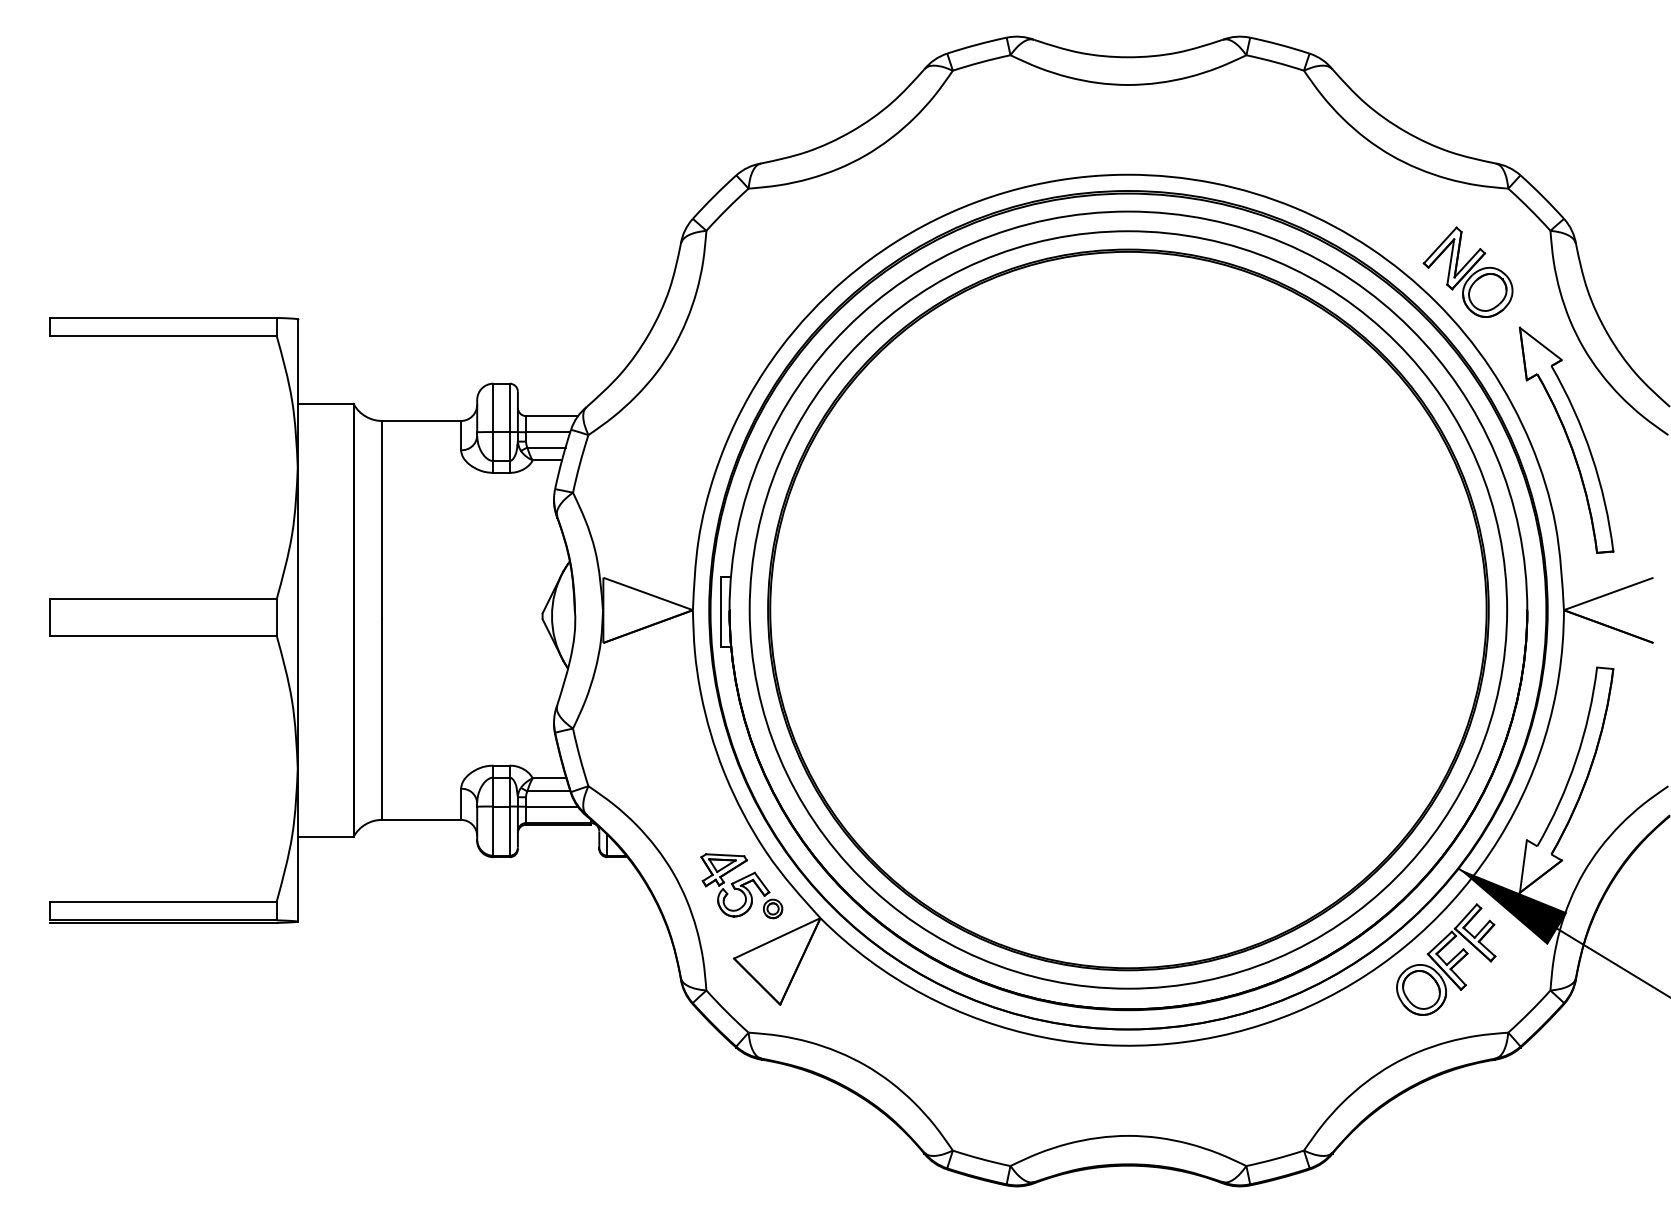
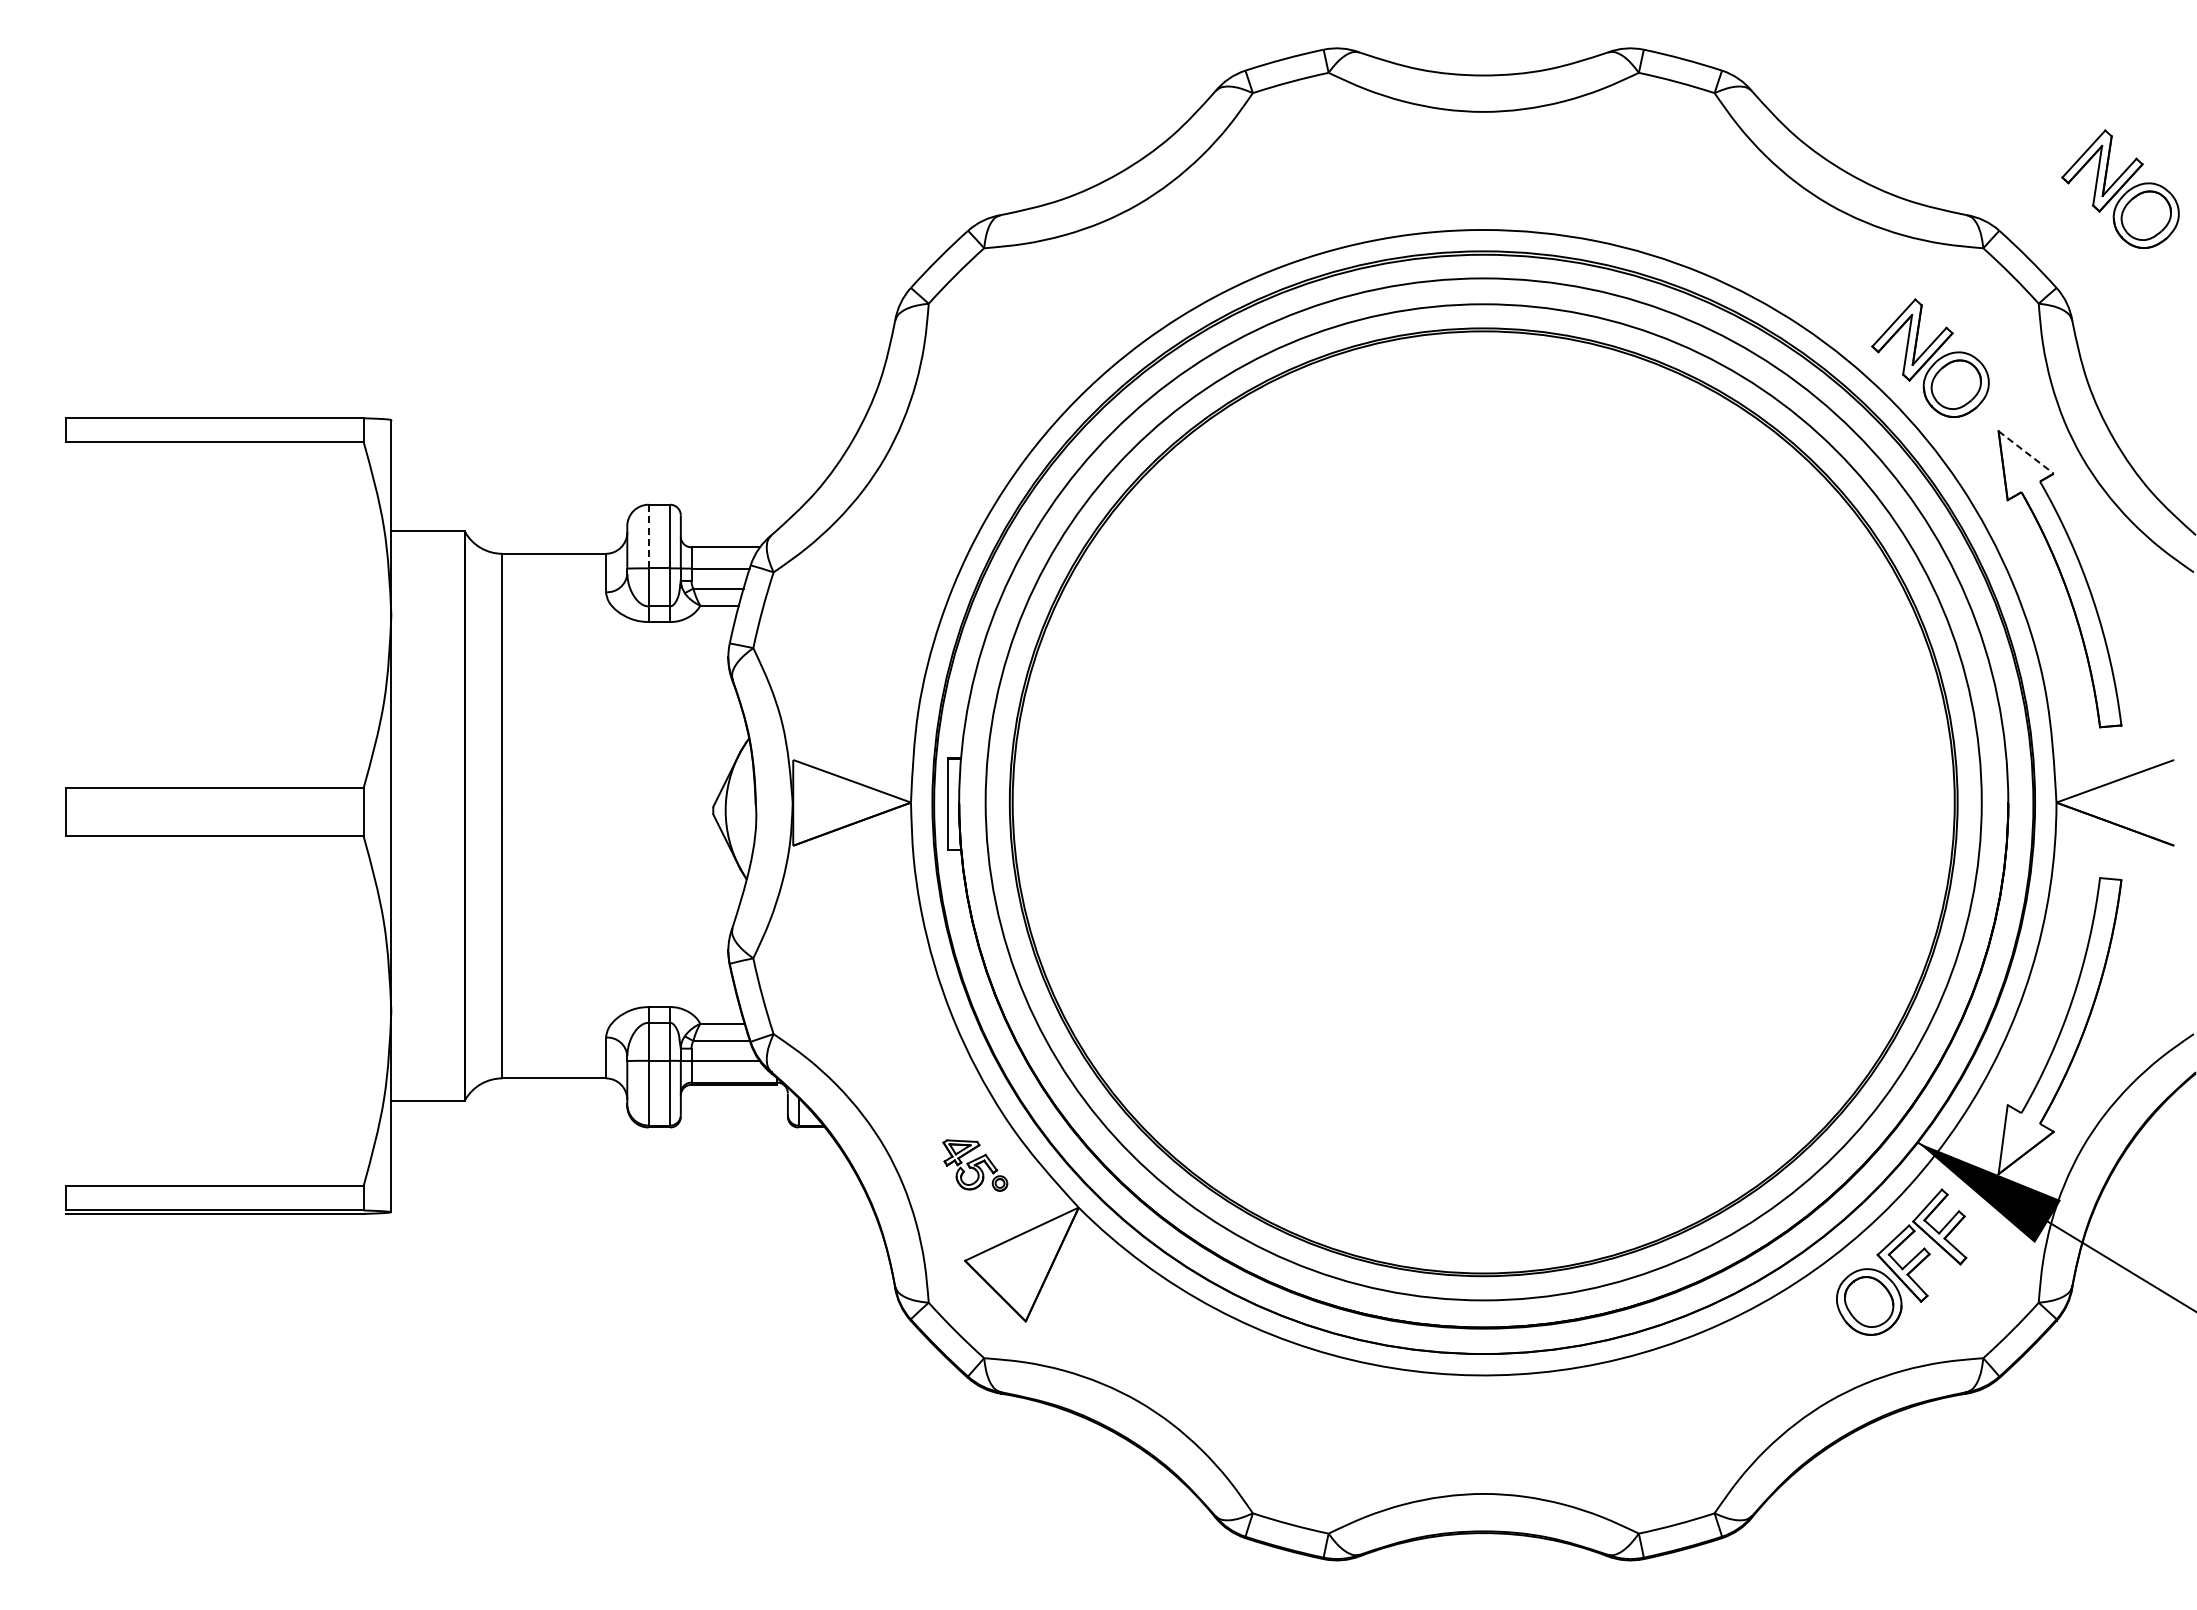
part: (1612, 143) -> (2120, 188), added
line: (1541, 343) -> (2026, 452), solid -> dashed
line: (493, 407) -> (648, 536), solid -> dashed
part: (741, 886) -> (975, 1165), size x0.6

